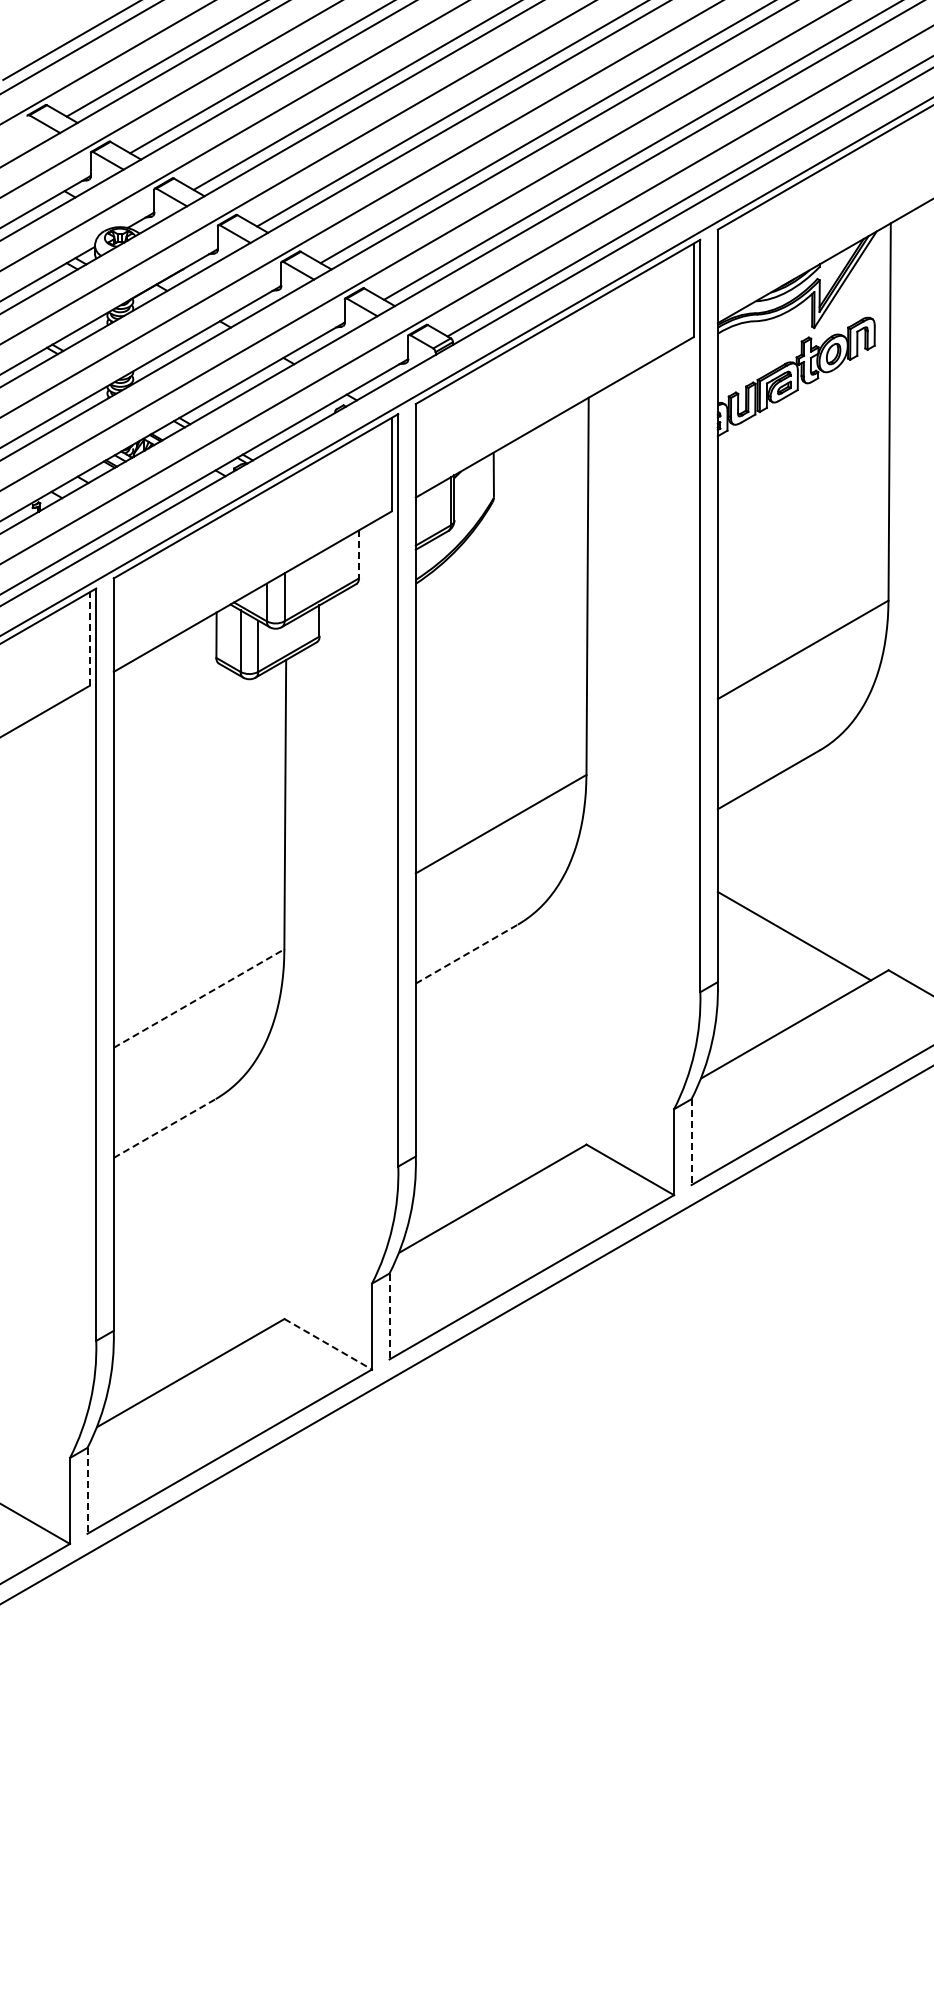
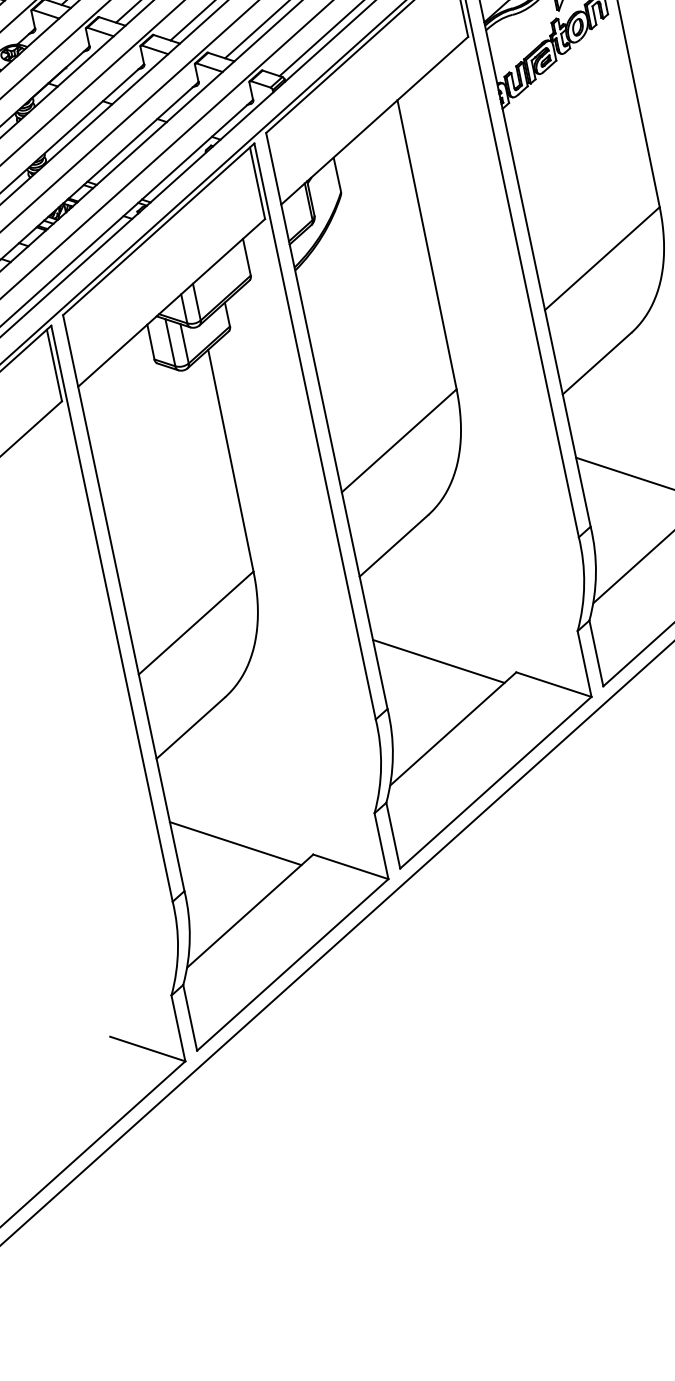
line: (358, 554) -> (246, 257), dashed -> solid
line: (89, 639) -> (54, 365), dashed -> solid
line: (466, 954) -> (393, 546), dashed -> solid
line: (199, 998) -> (196, 622), dashed -> solid
line: (492, 1110) -> (438, 661), added
line: (164, 1128) -> (190, 728), dashed -> solid
line: (691, 1142) -> (596, 653), dashed -> solid
line: (189, 1284) -> (234, 843), added
line: (389, 1316) -> (393, 835), dashed -> solid
line: (328, 1344) -> (351, 866), dashed -> solid
line: (87, 1490) -> (190, 1017), dashed -> solid

